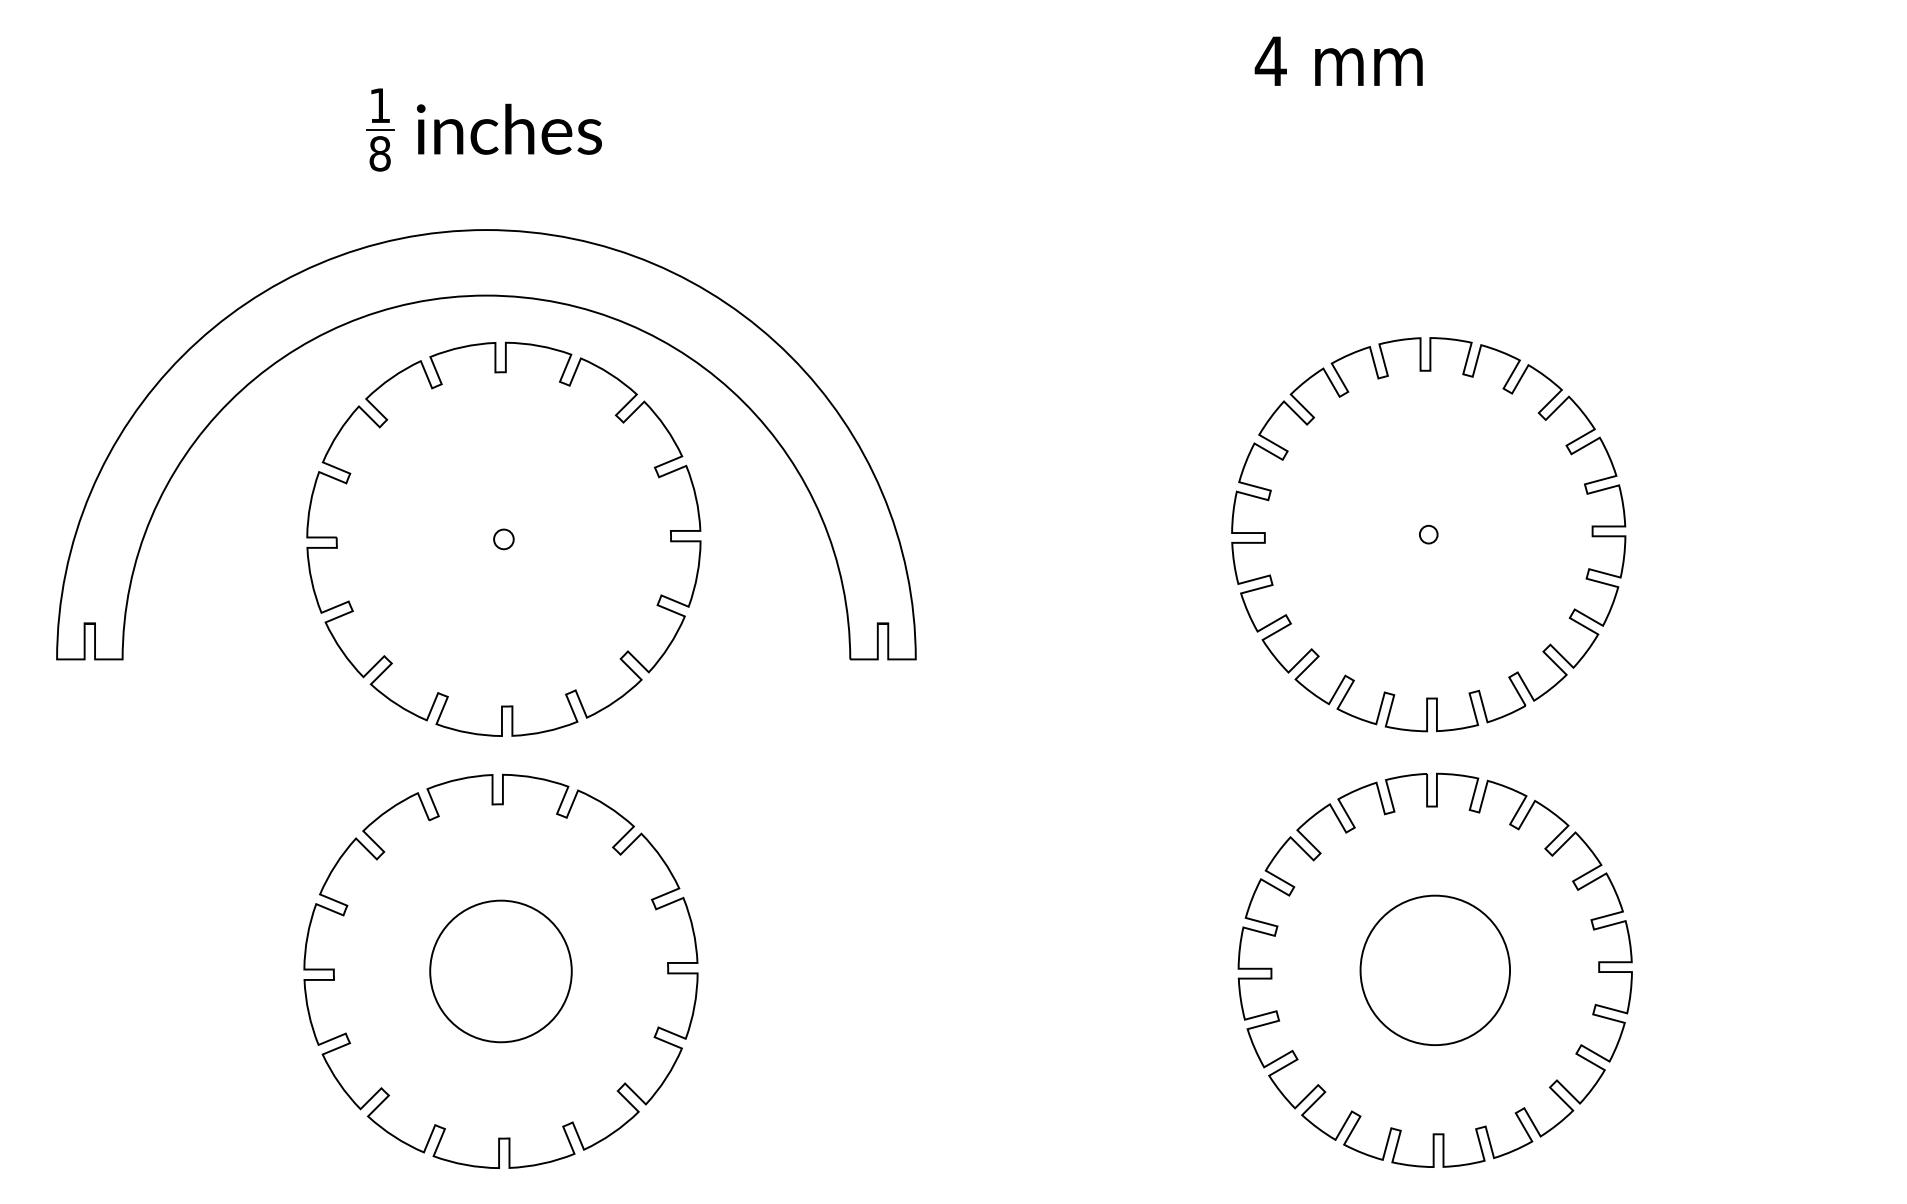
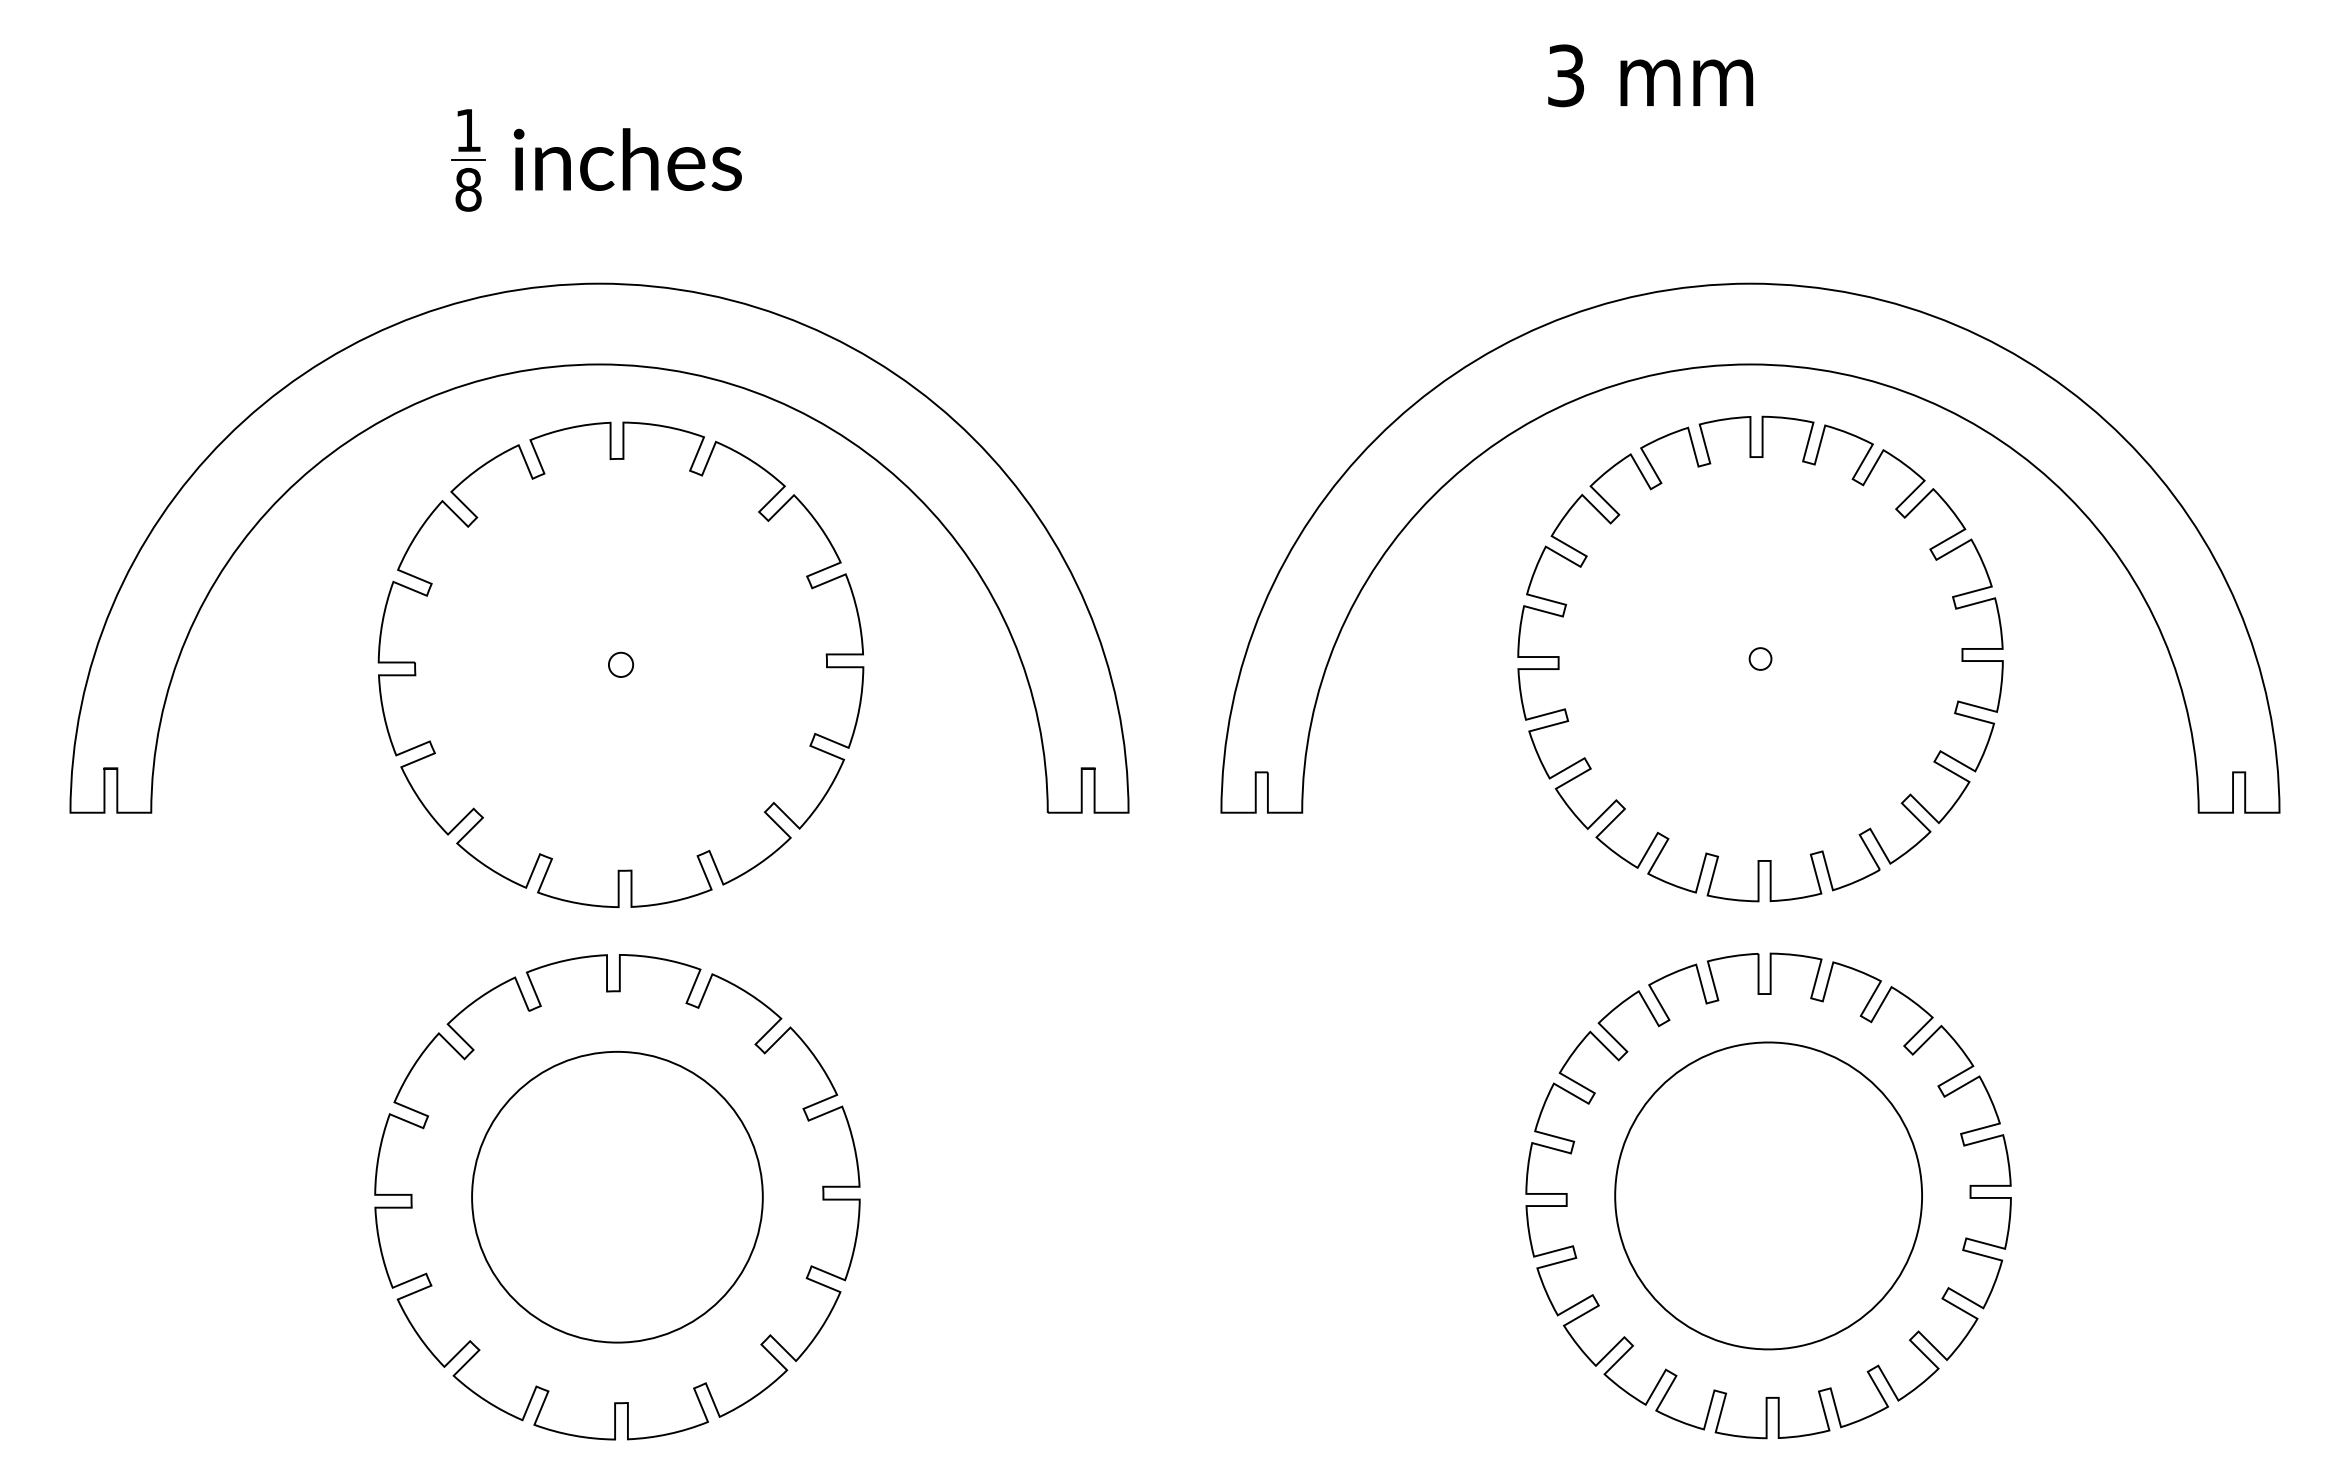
text: (1270, 61) -> (1565, 75), 4 -> 3
part: (1420, 296) -> (1750, 365), added
circle: (501, 970) -> (617, 1196), size x1.67
circle: (1435, 970) -> (1768, 1195), size x1.67

